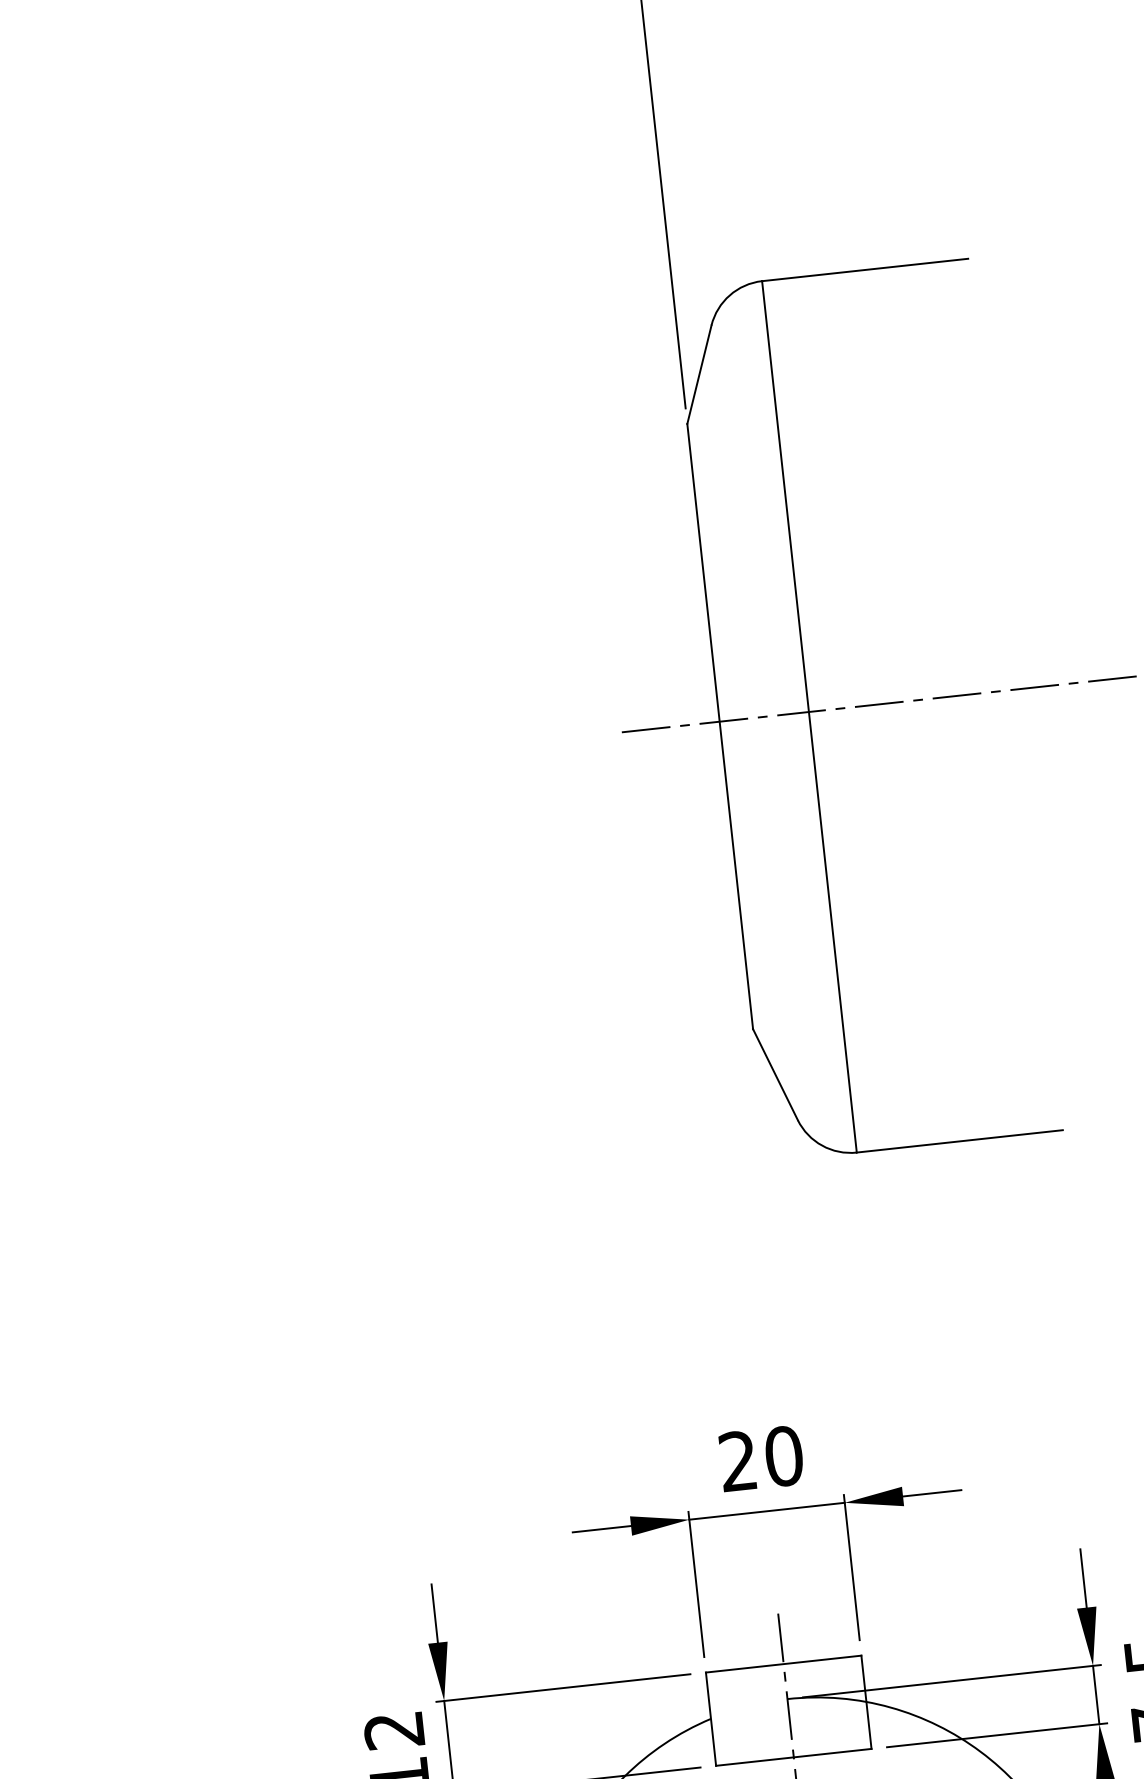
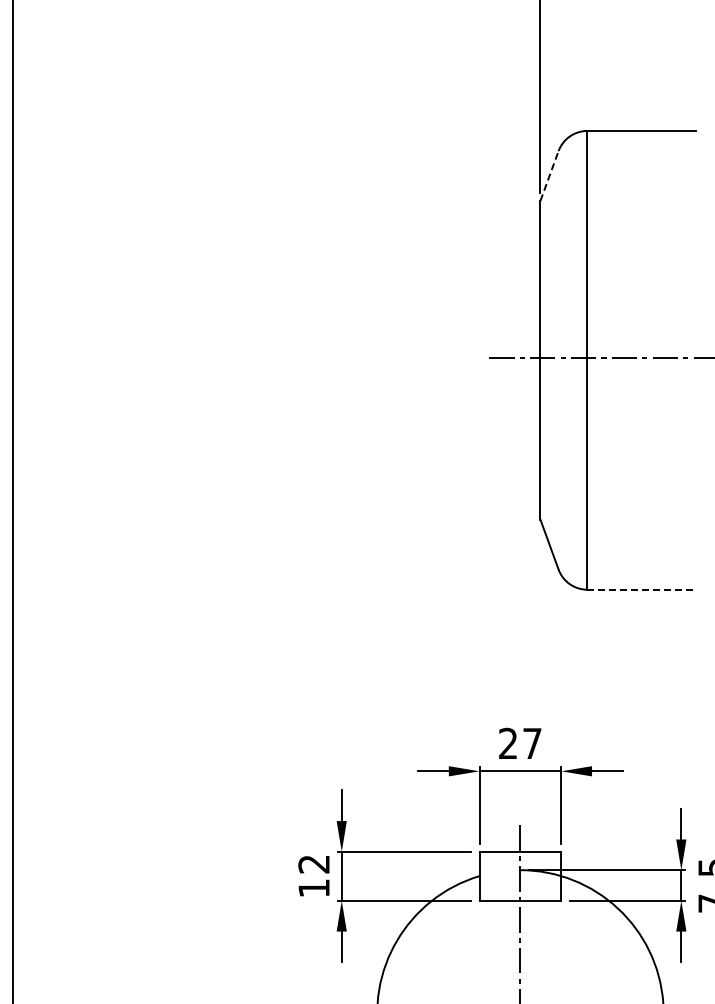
line: (699, 375) -> (549, 176), solid -> dashed
line: (961, 1140) -> (642, 589), solid -> dashed
text: (784, 1455) -> (532, 743), 20 -> 27

